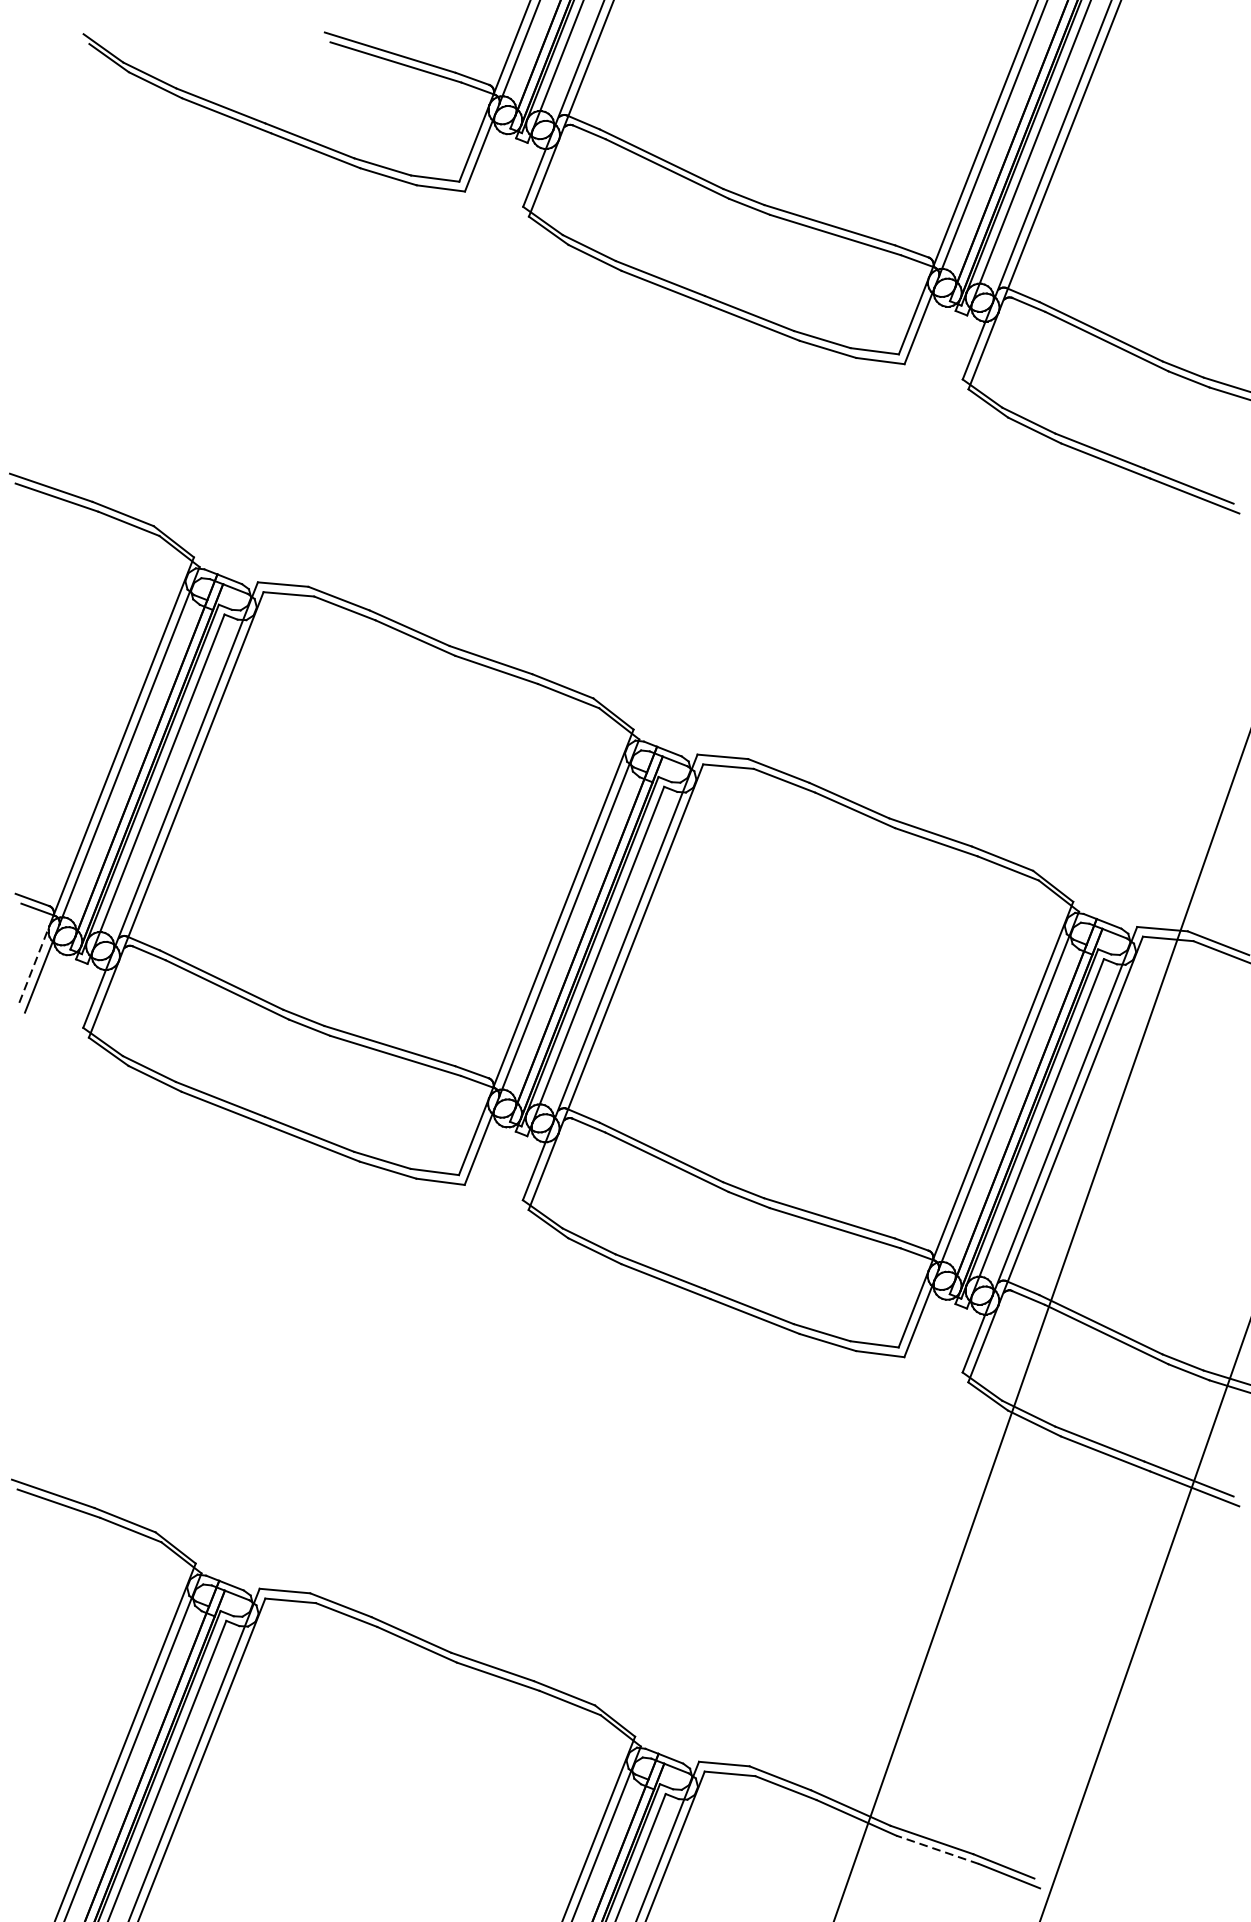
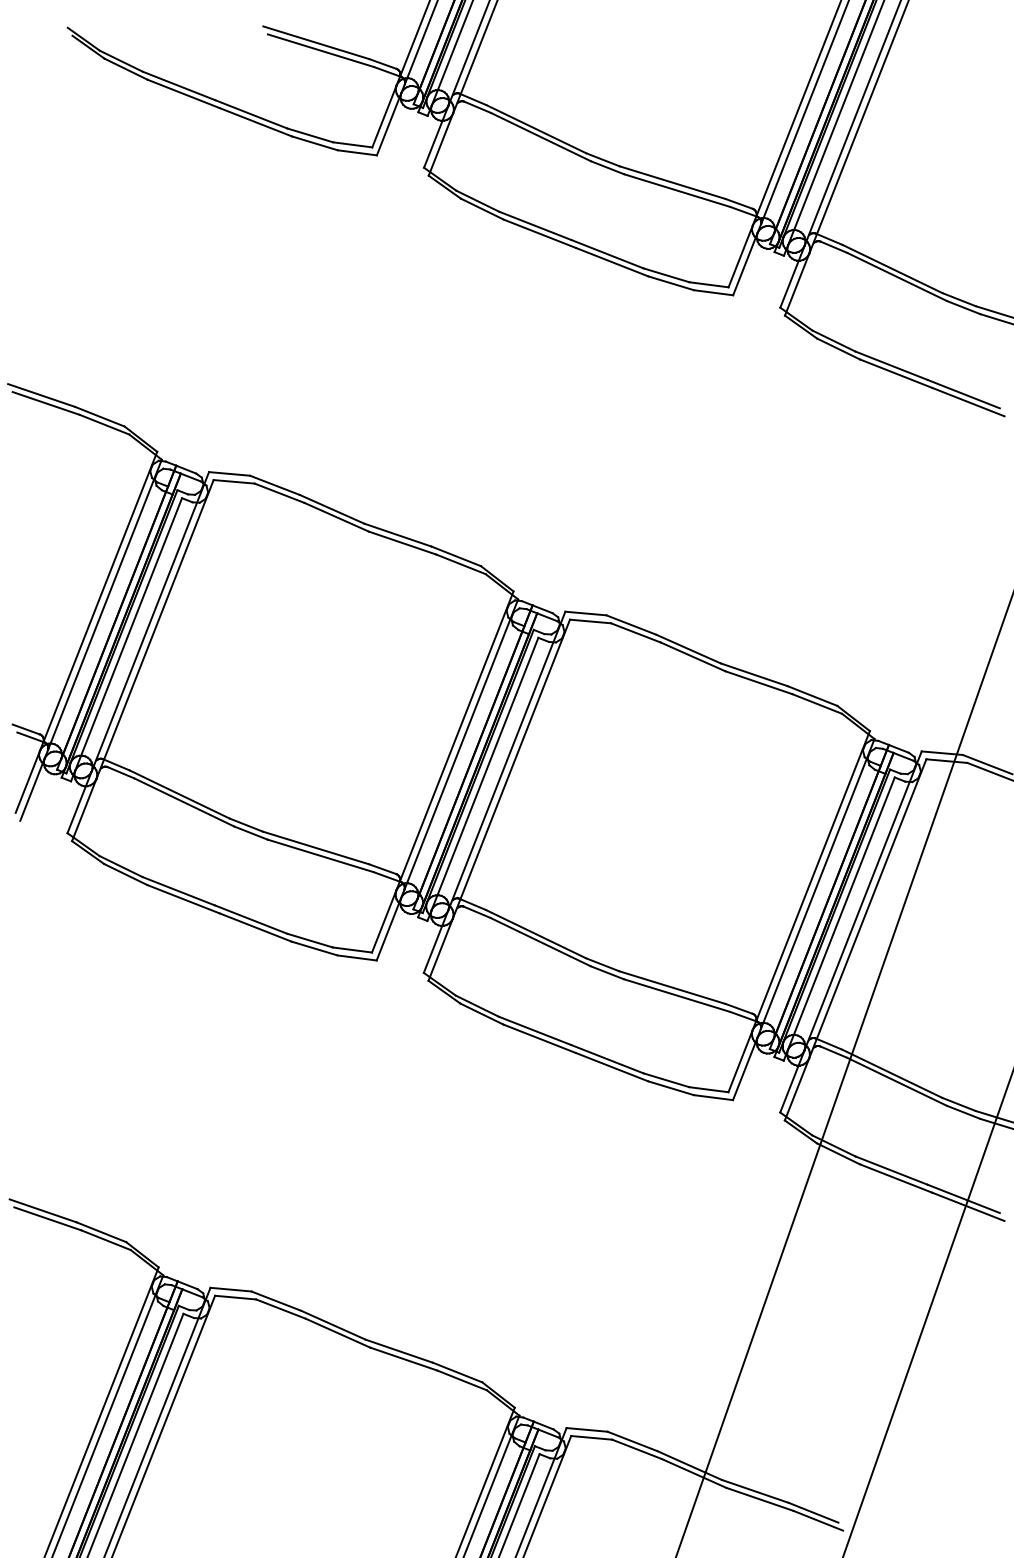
line: (35, 964) -> (28, 781), dashed -> solid
line: (937, 1849) -> (759, 1499), dashed -> solid

